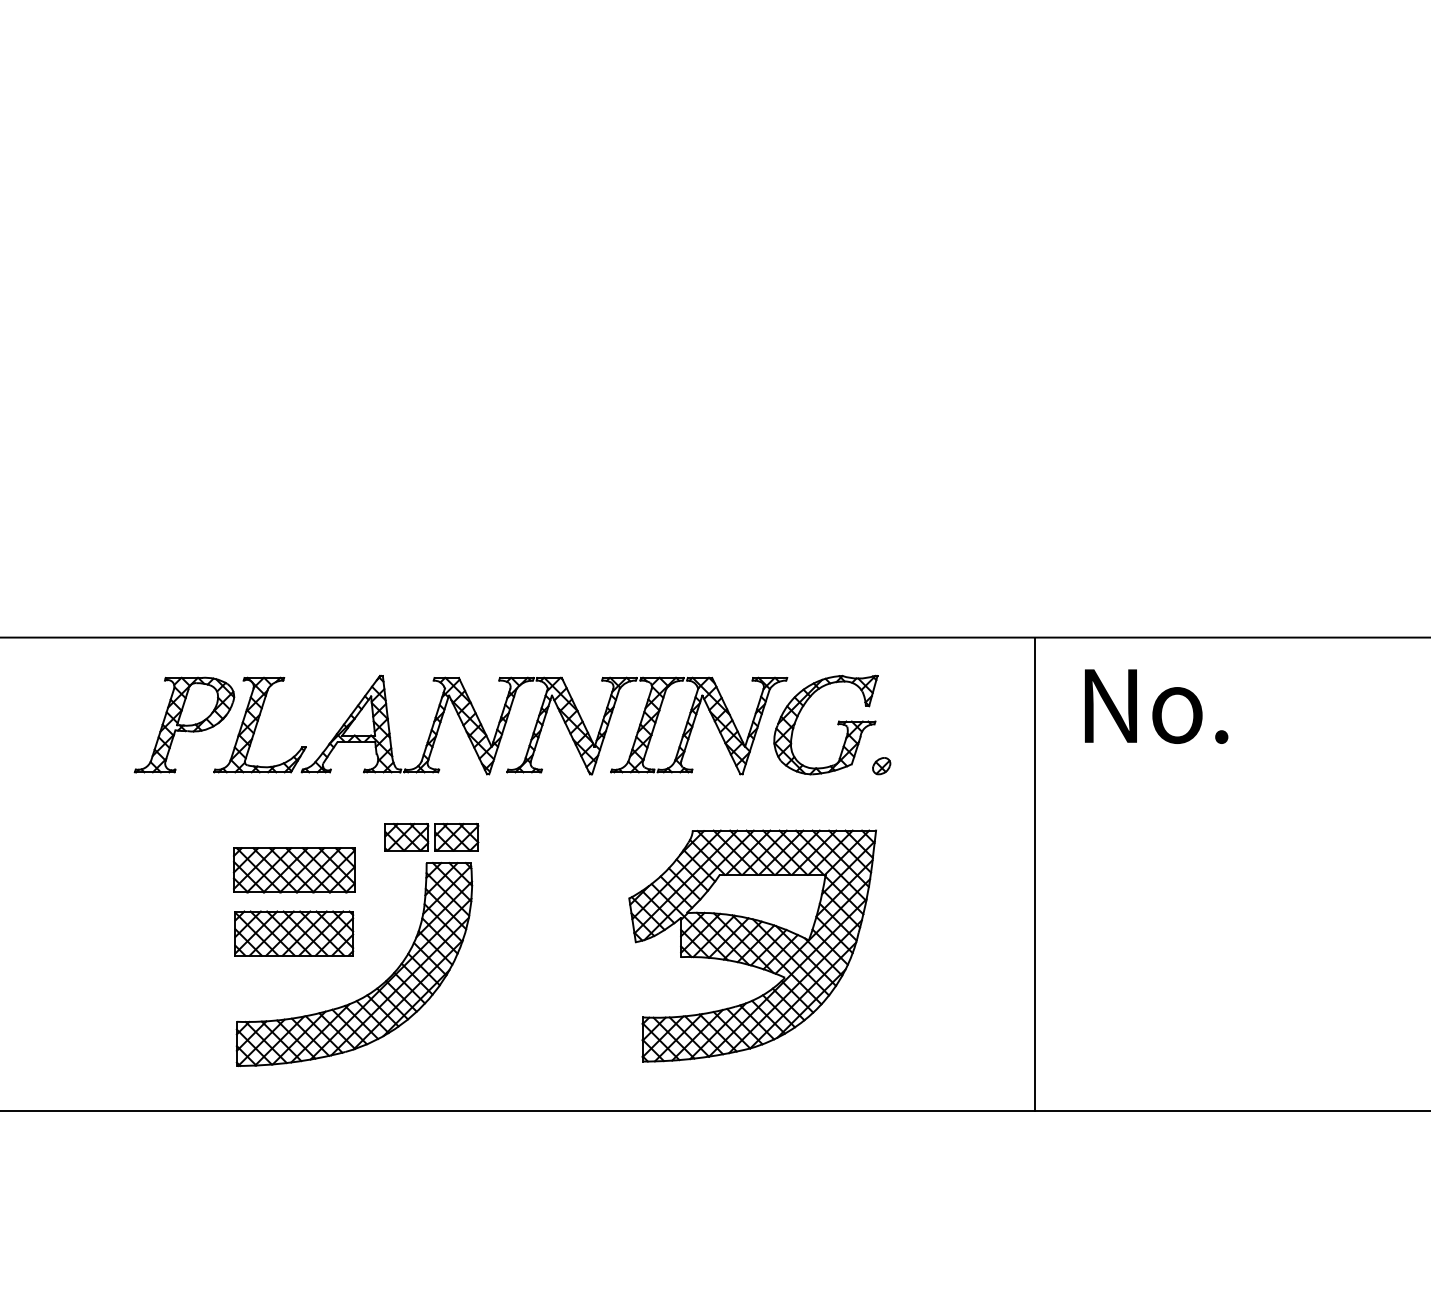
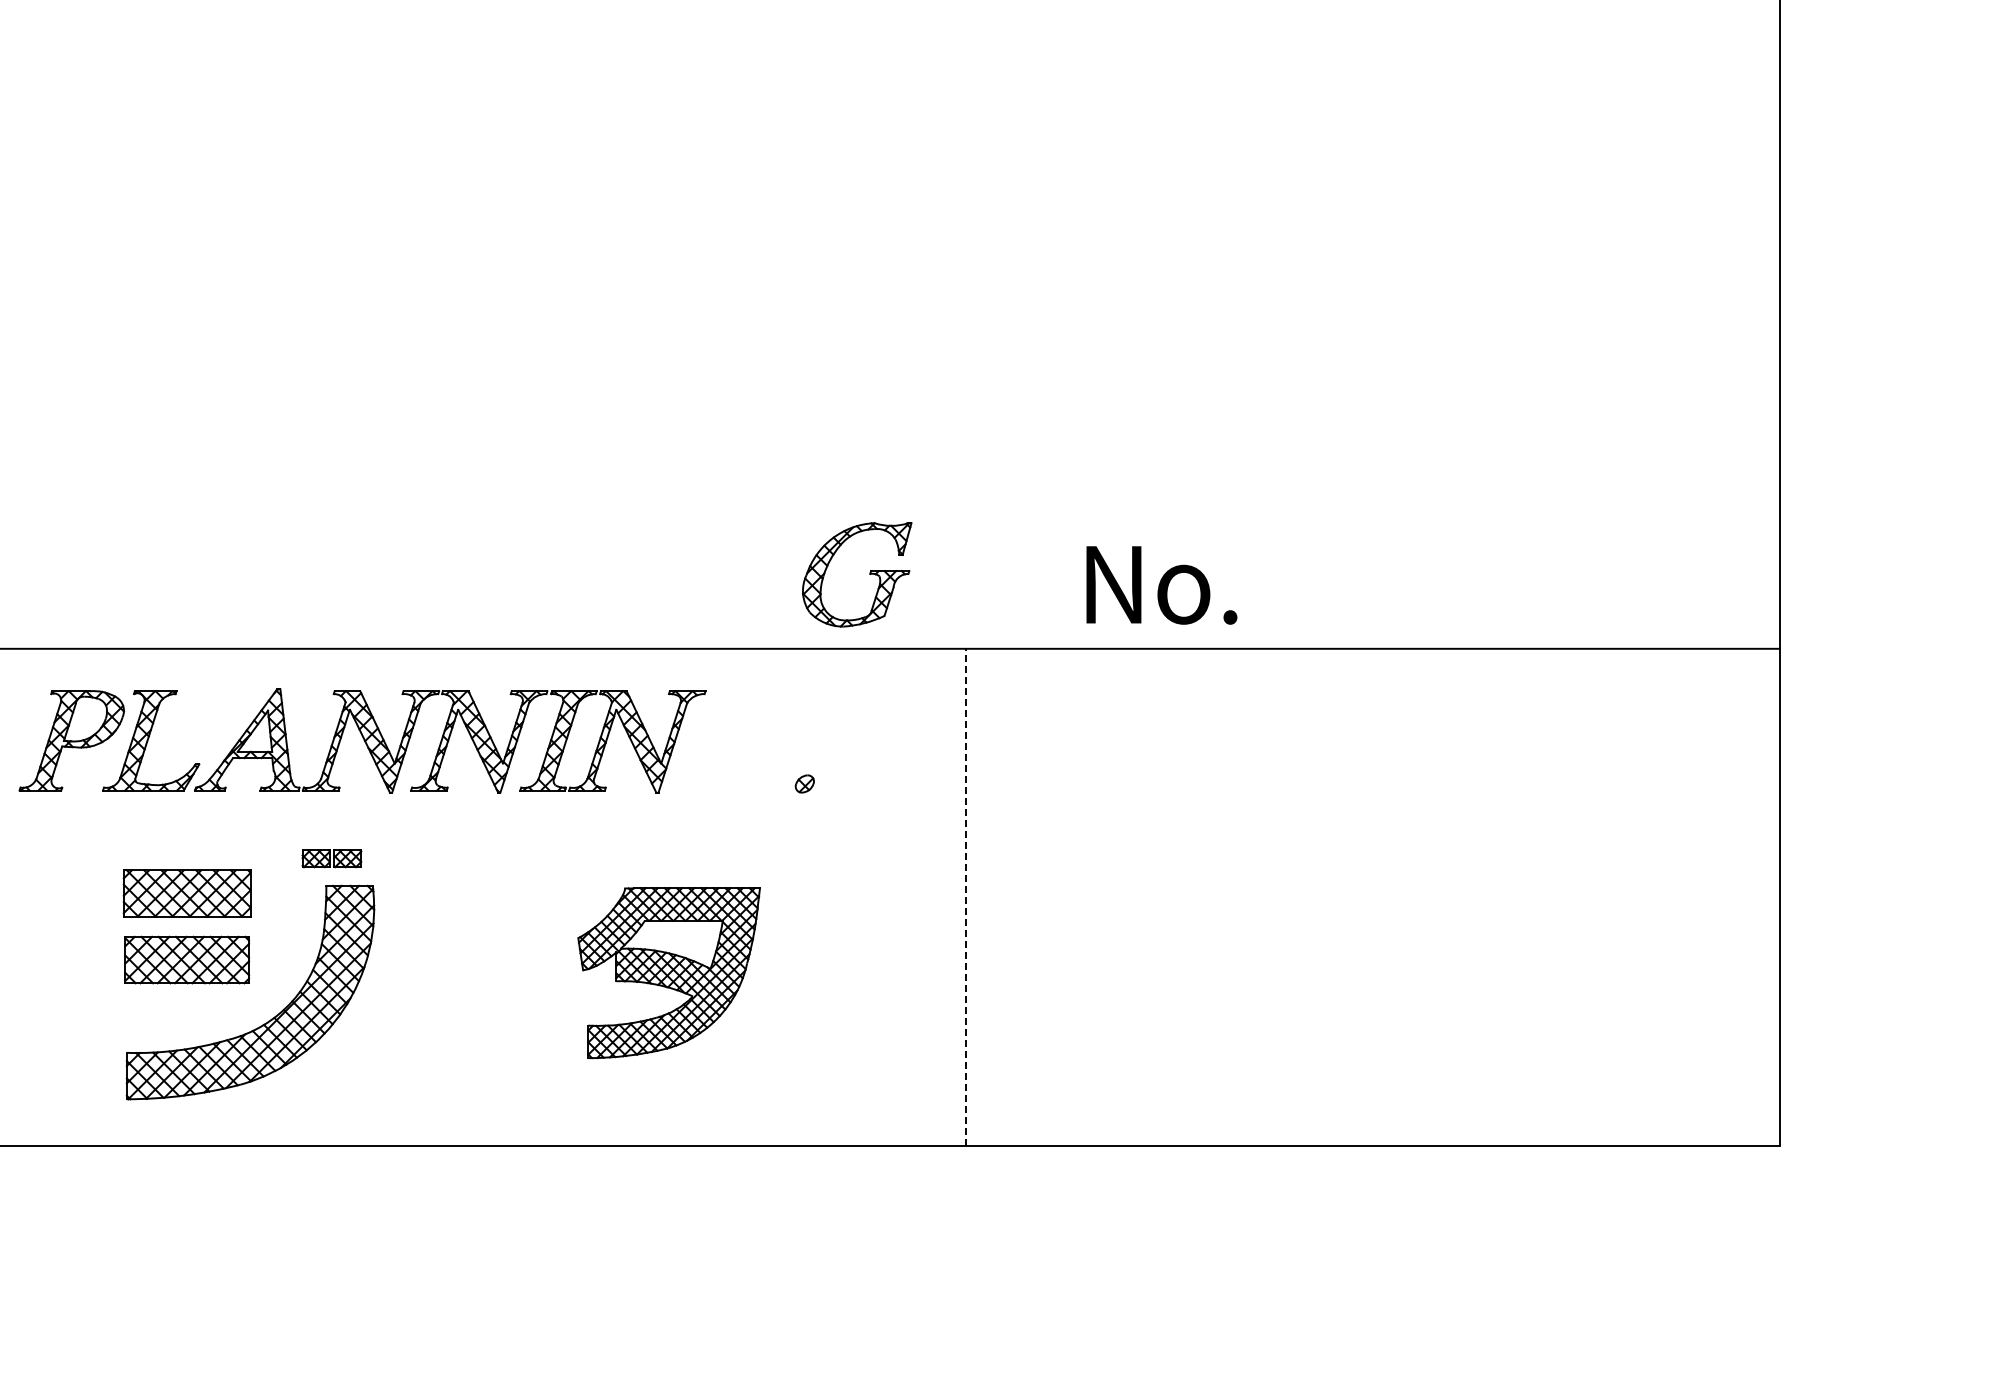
text: (1156, 706) -> (1161, 585), moved
part: (837, 724) -> (869, 574), moved
part: (431, 836) -> (331, 858), size x0.6
line: (1035, 874) -> (966, 897), solid -> dashed
part: (751, 945) -> (668, 972), size x0.7

